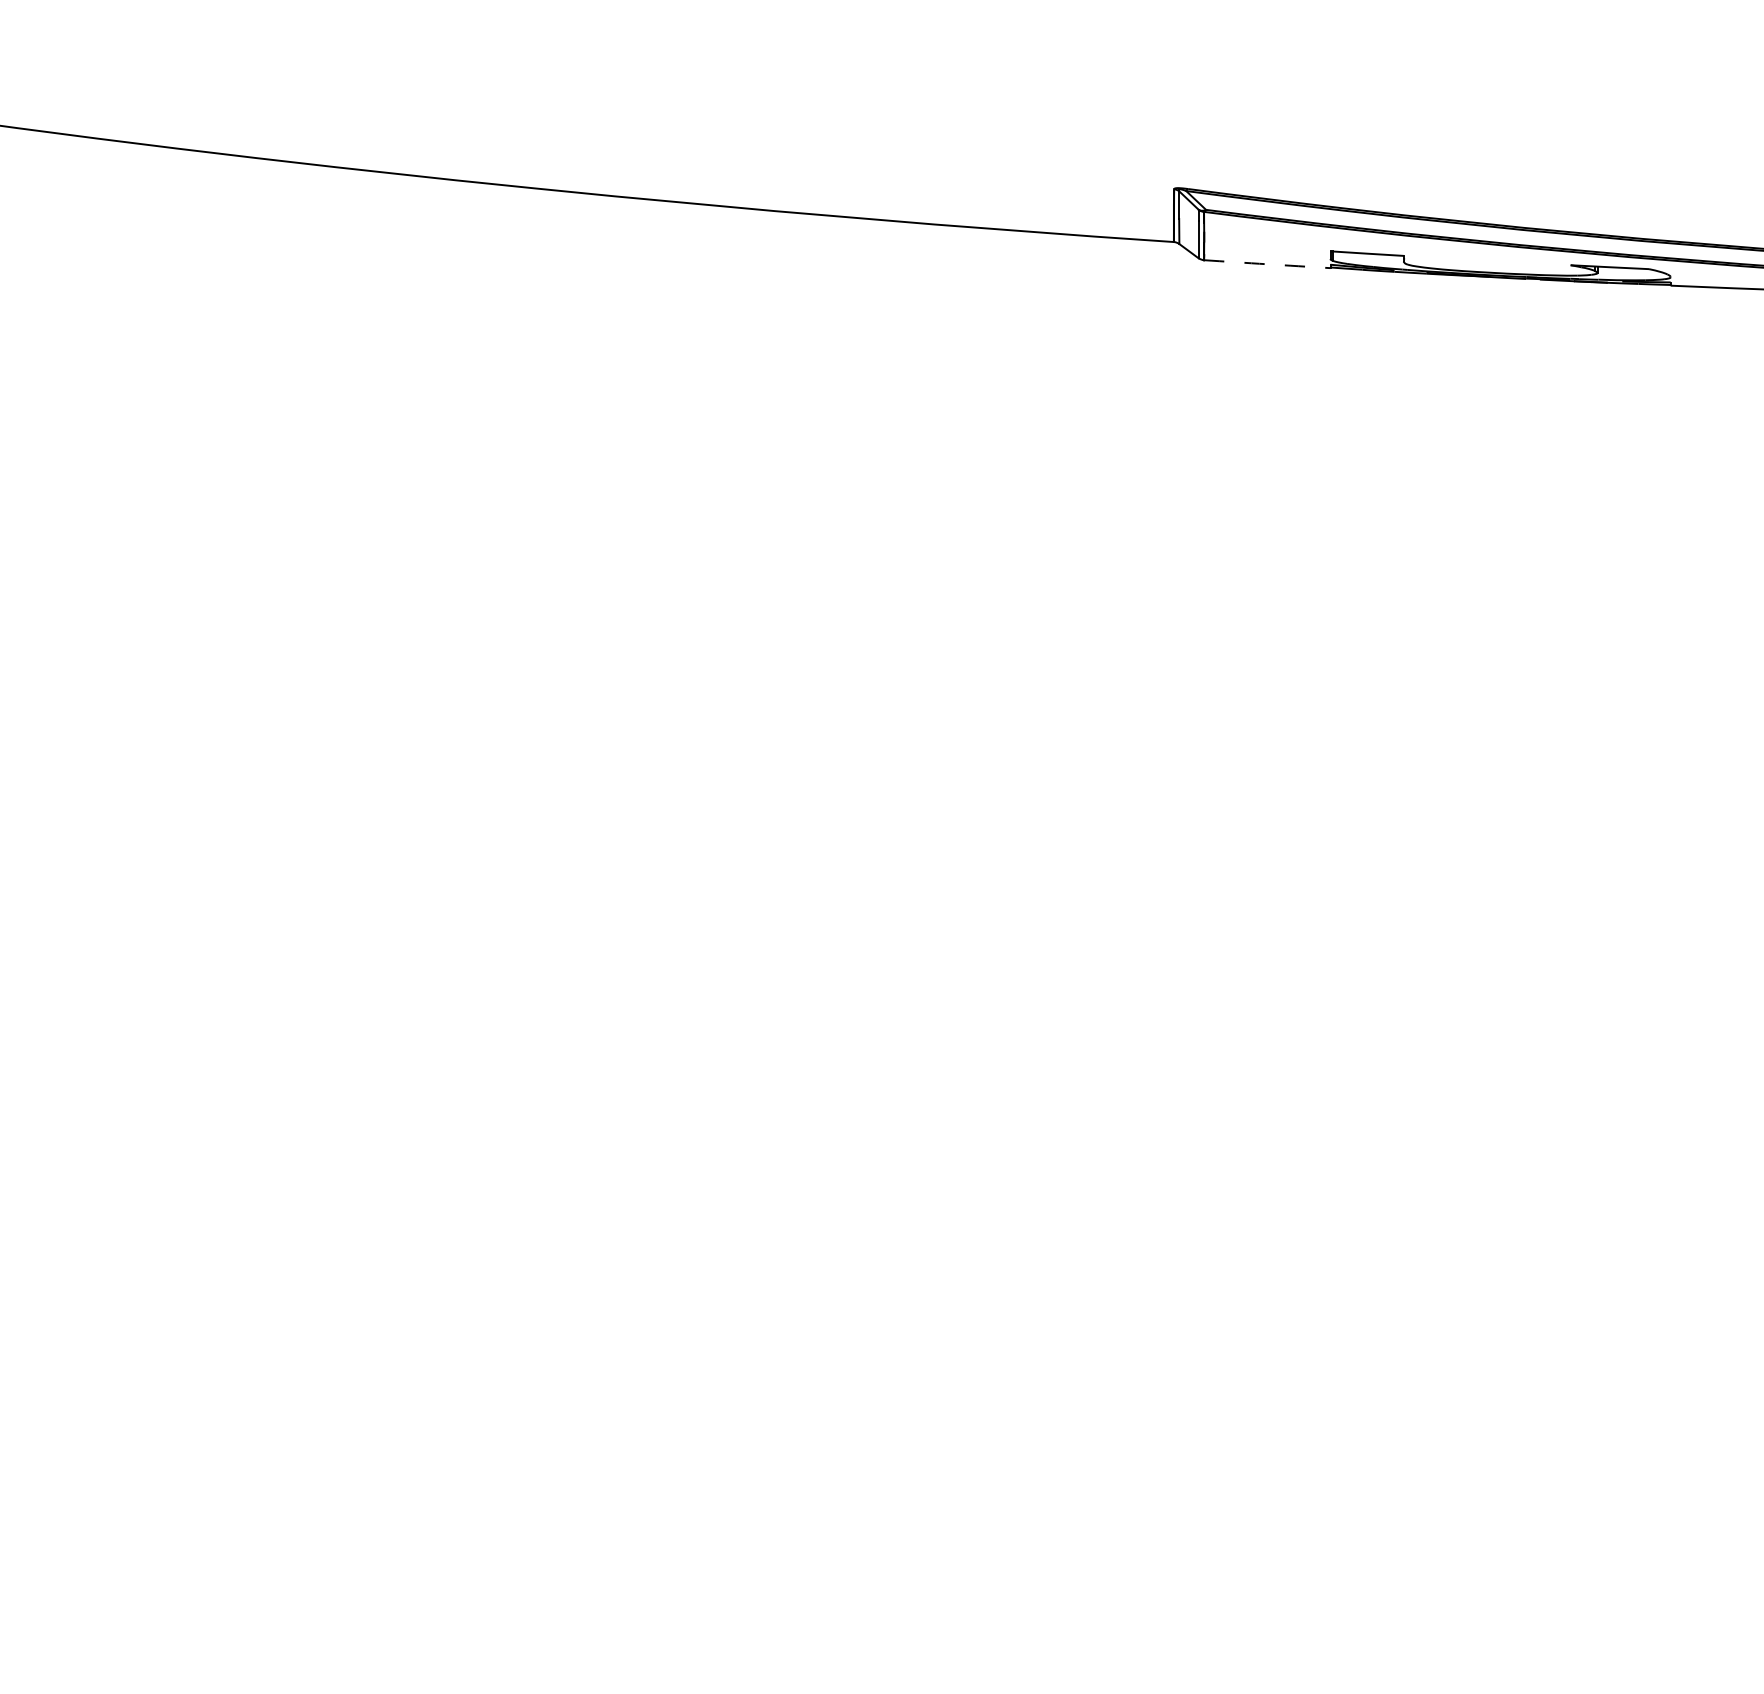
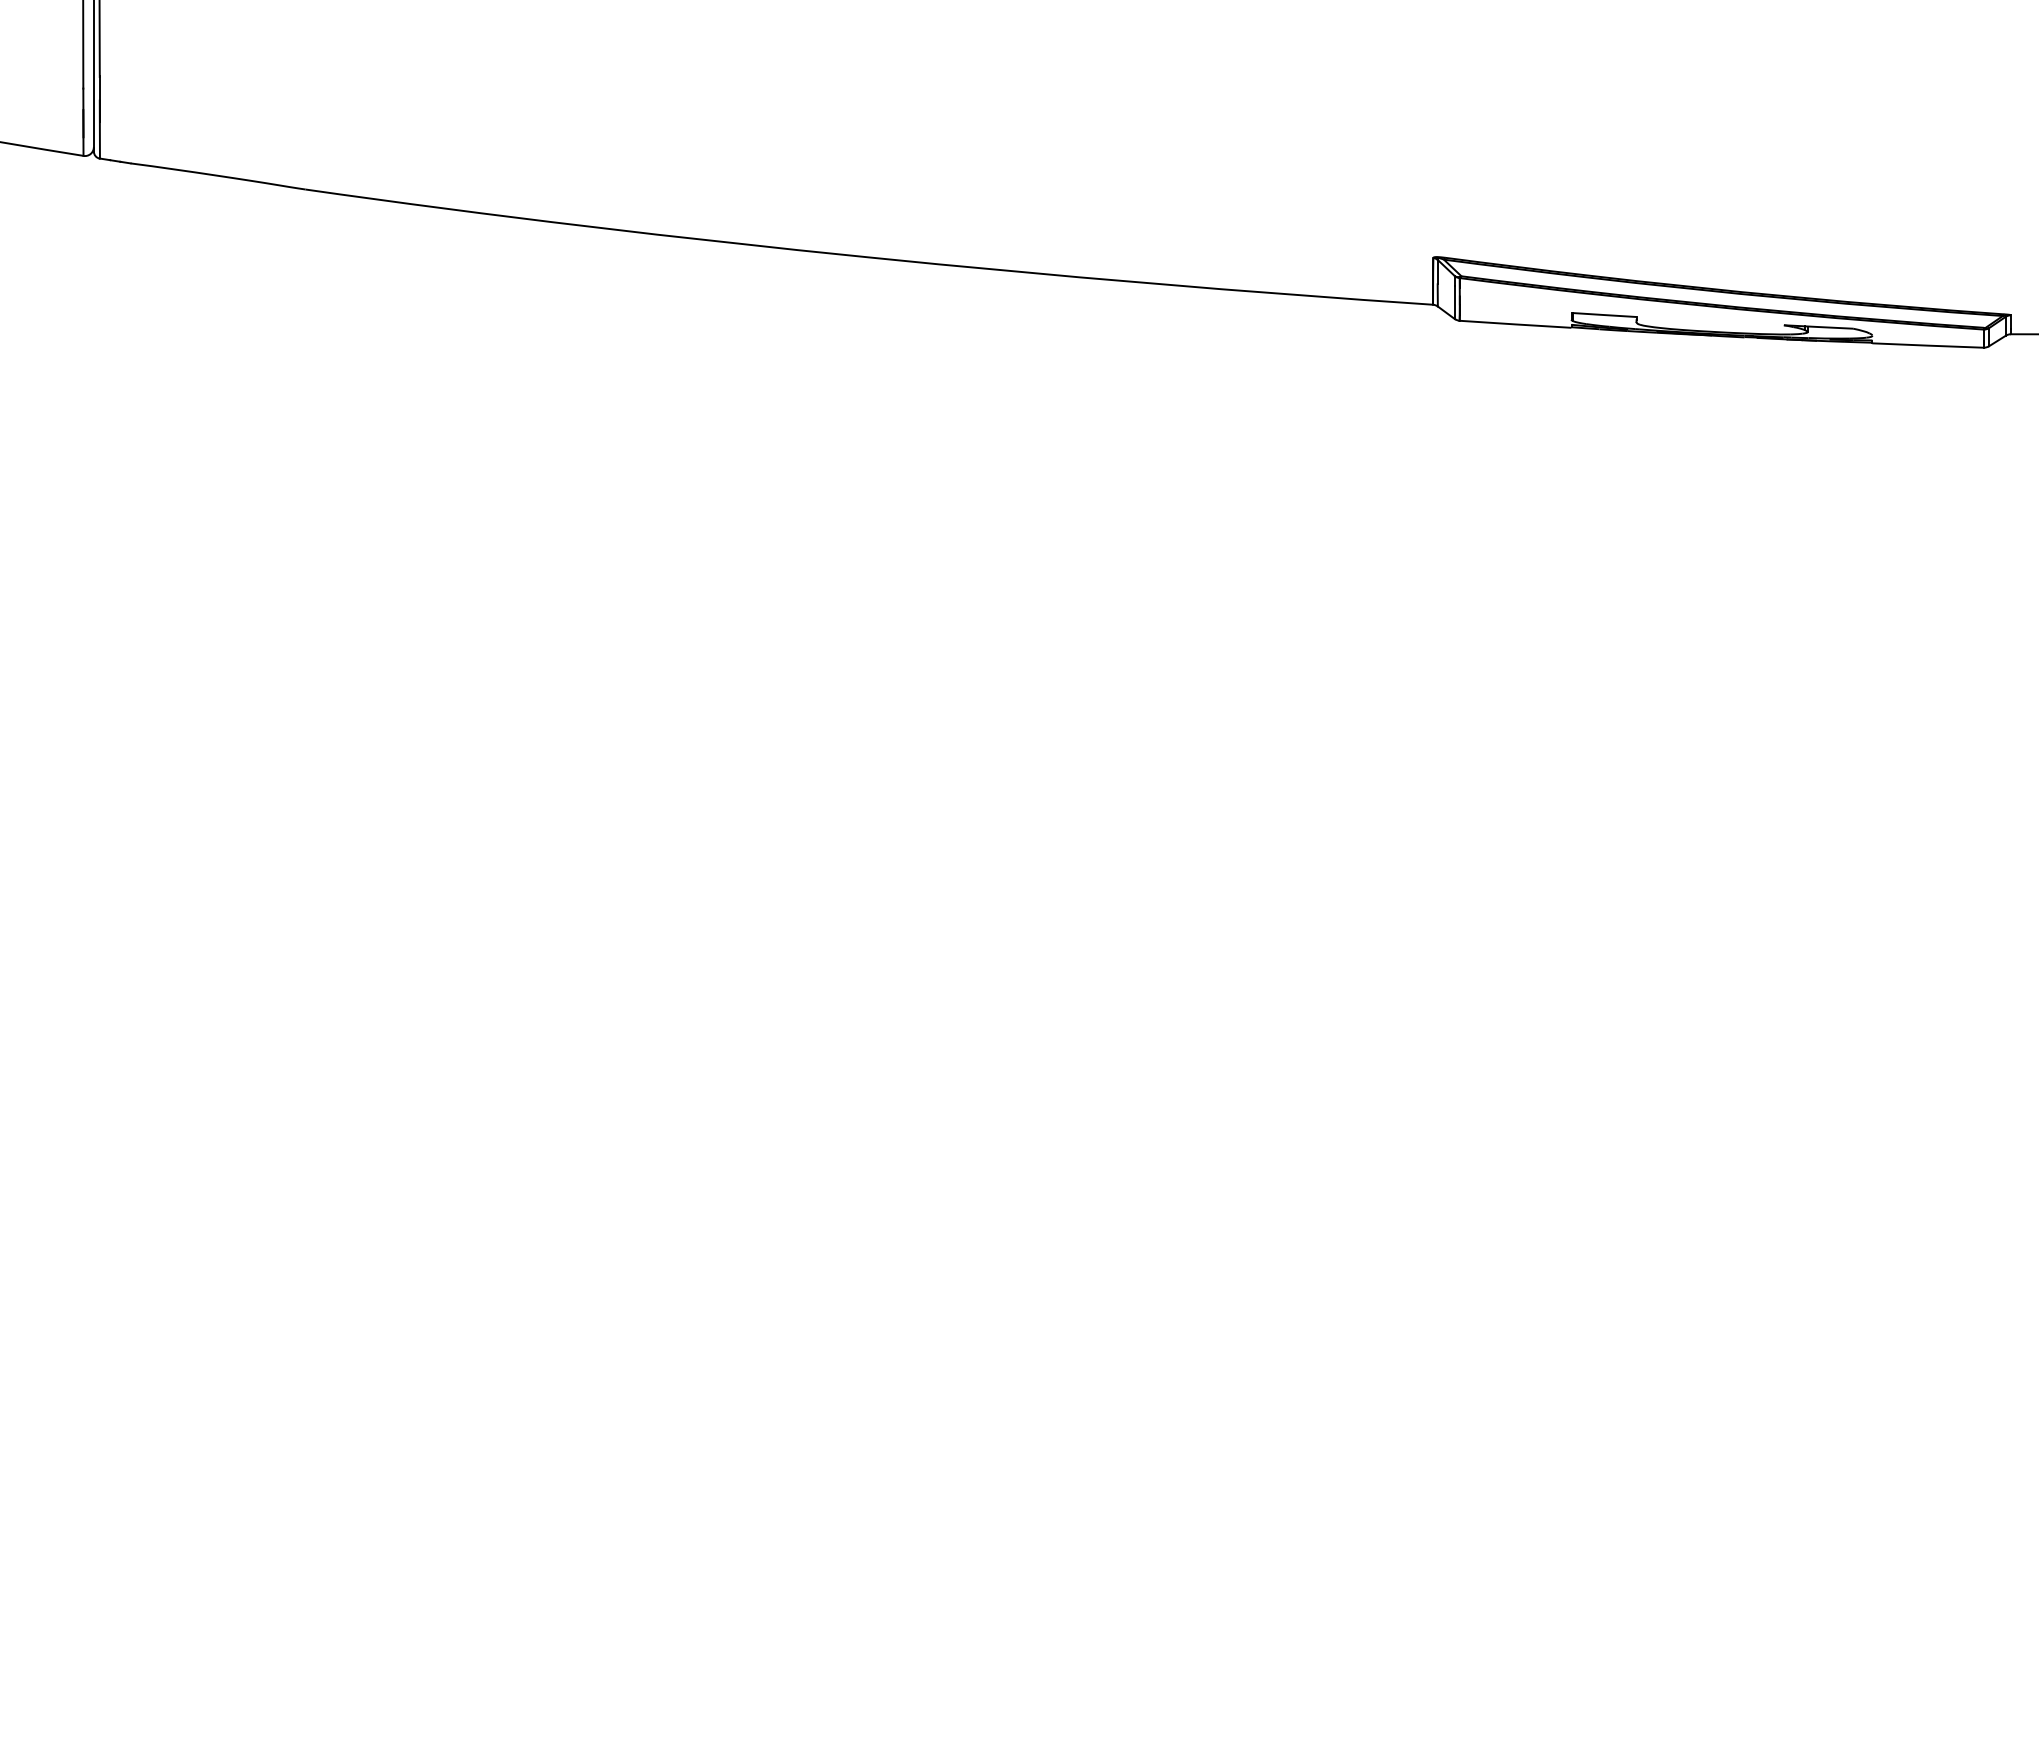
arc: (1267, 264) -> (1515, 324), dashed -> solid

